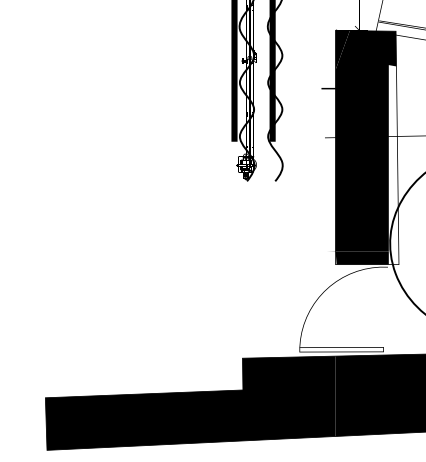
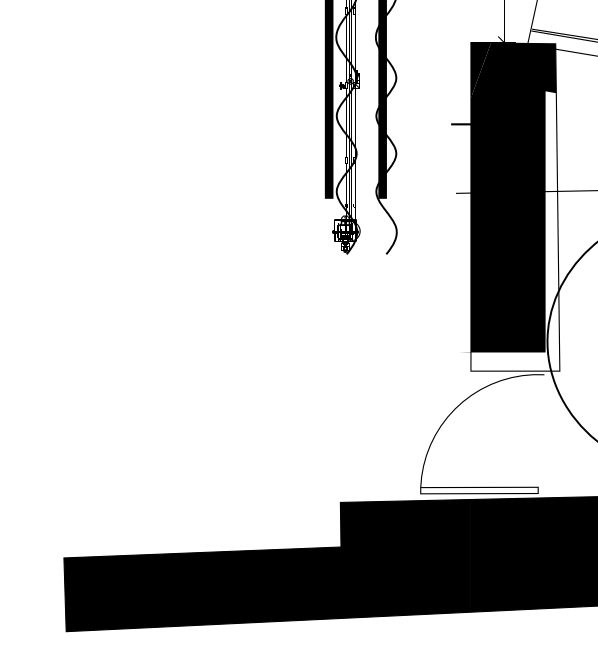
fill: (361, 257) -> (507, 361), removed

